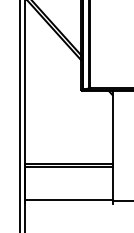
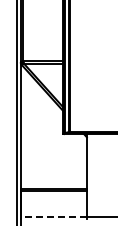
line: (68, 200) -> (53, 216), solid -> dashed

